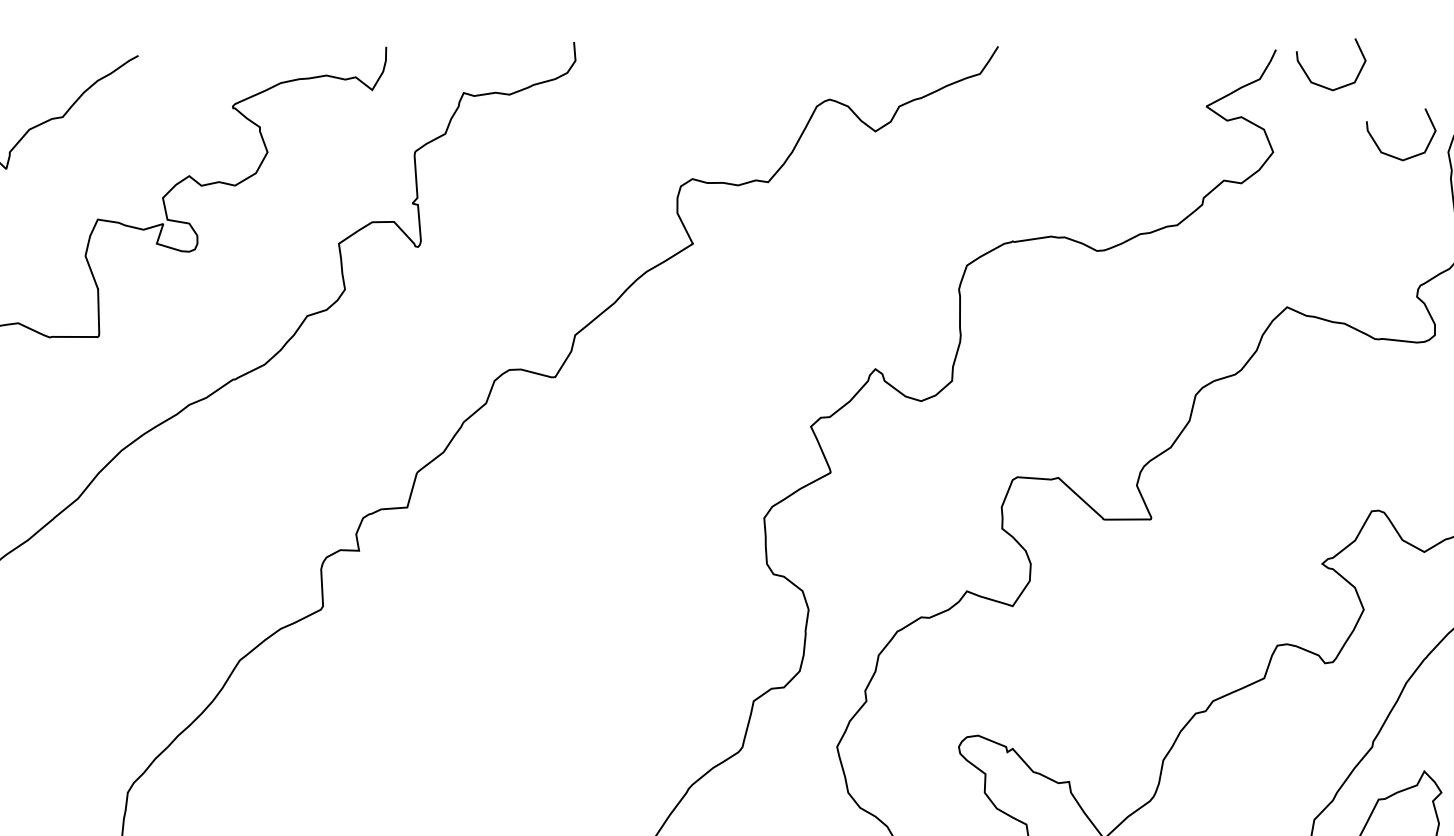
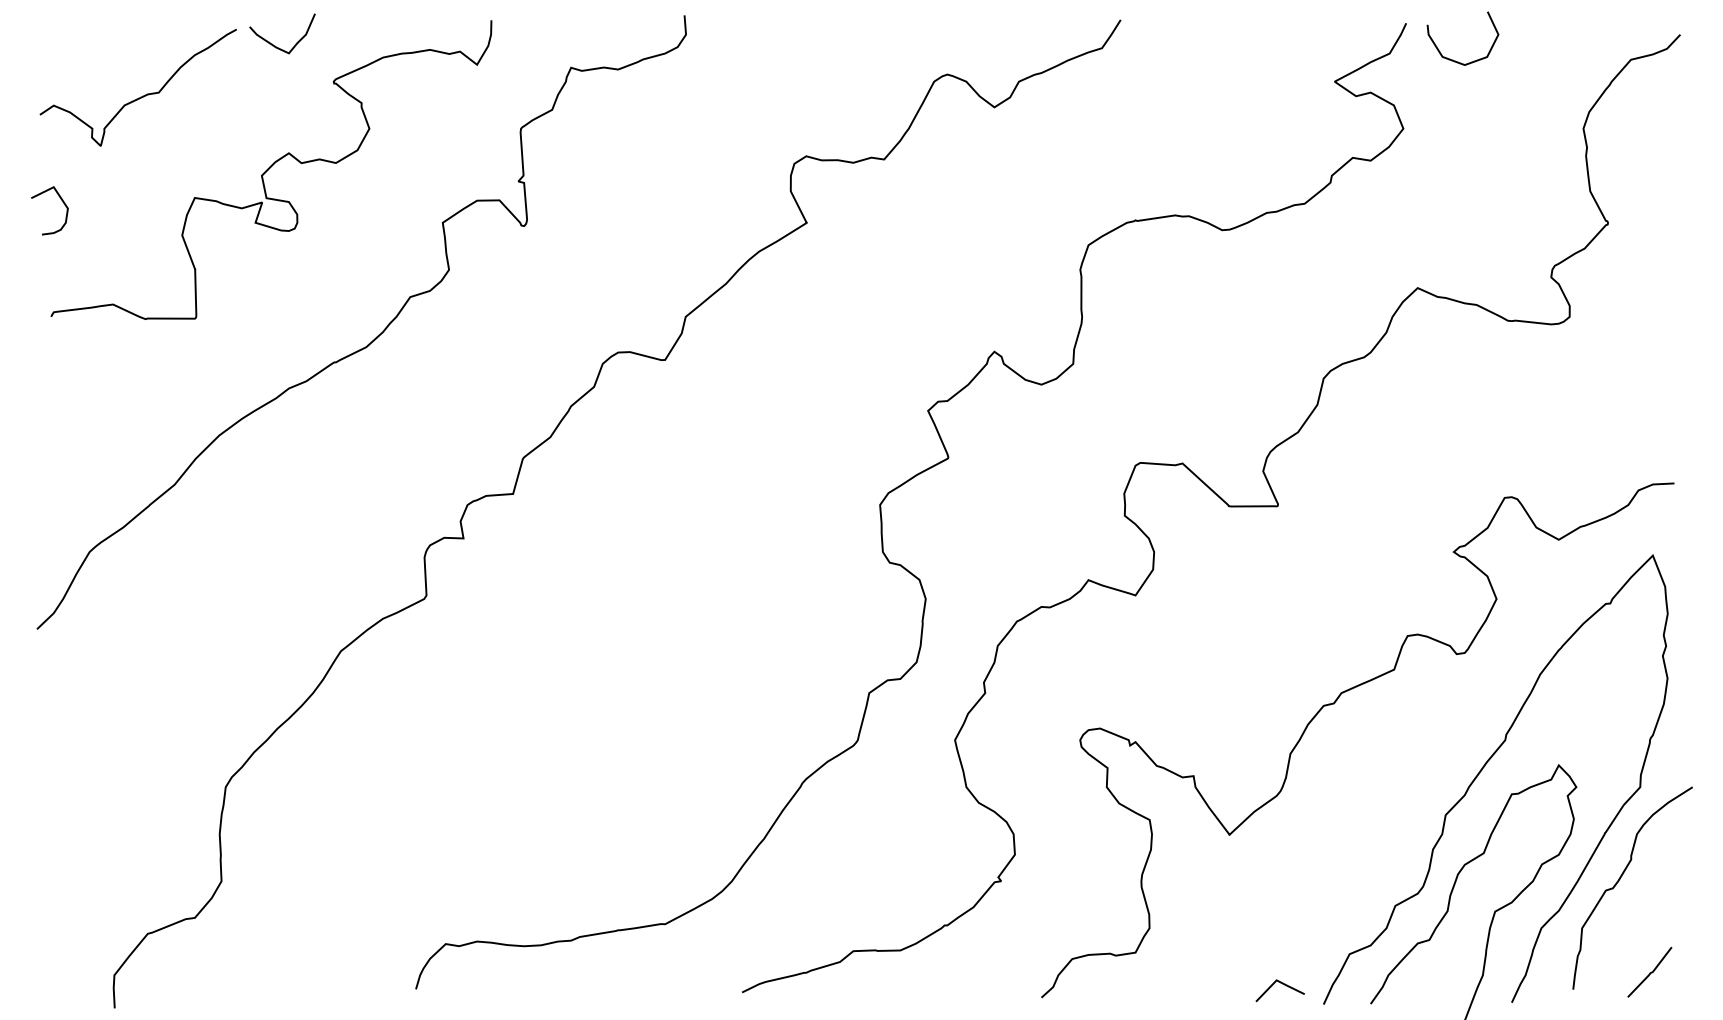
curve: (176, 71) -> (275, 45), added
curve: (1393, 155) -> (1527, 132), removed

